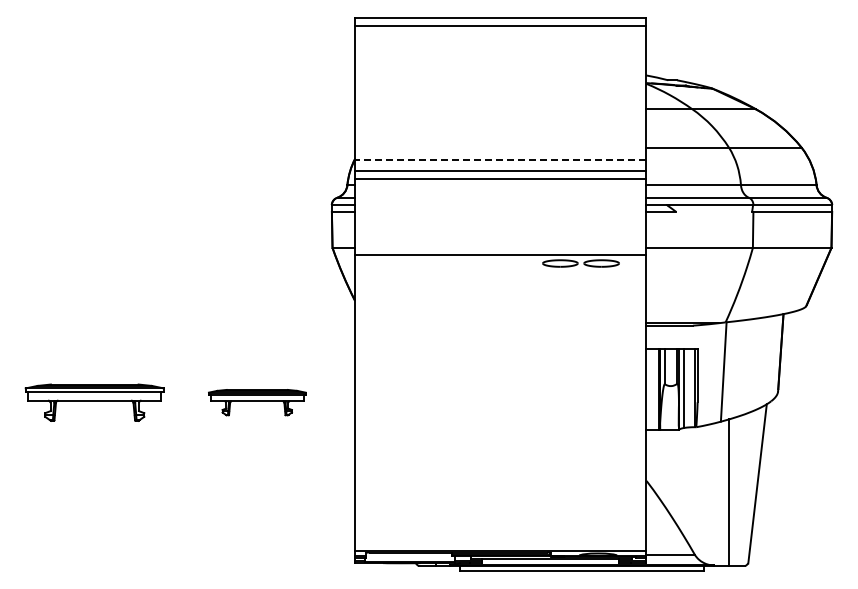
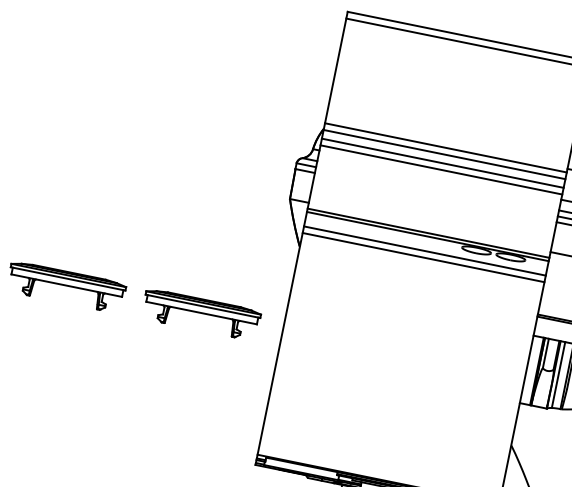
line: (500, 152) -> (445, 148), added
line: (500, 160) -> (444, 154), dashed -> solid
line: (500, 258) -> (427, 236), added
line: (500, 276) -> (424, 251), added
line: (500, 284) -> (423, 257), added
part: (257, 402) -> (201, 314), size x1.43

